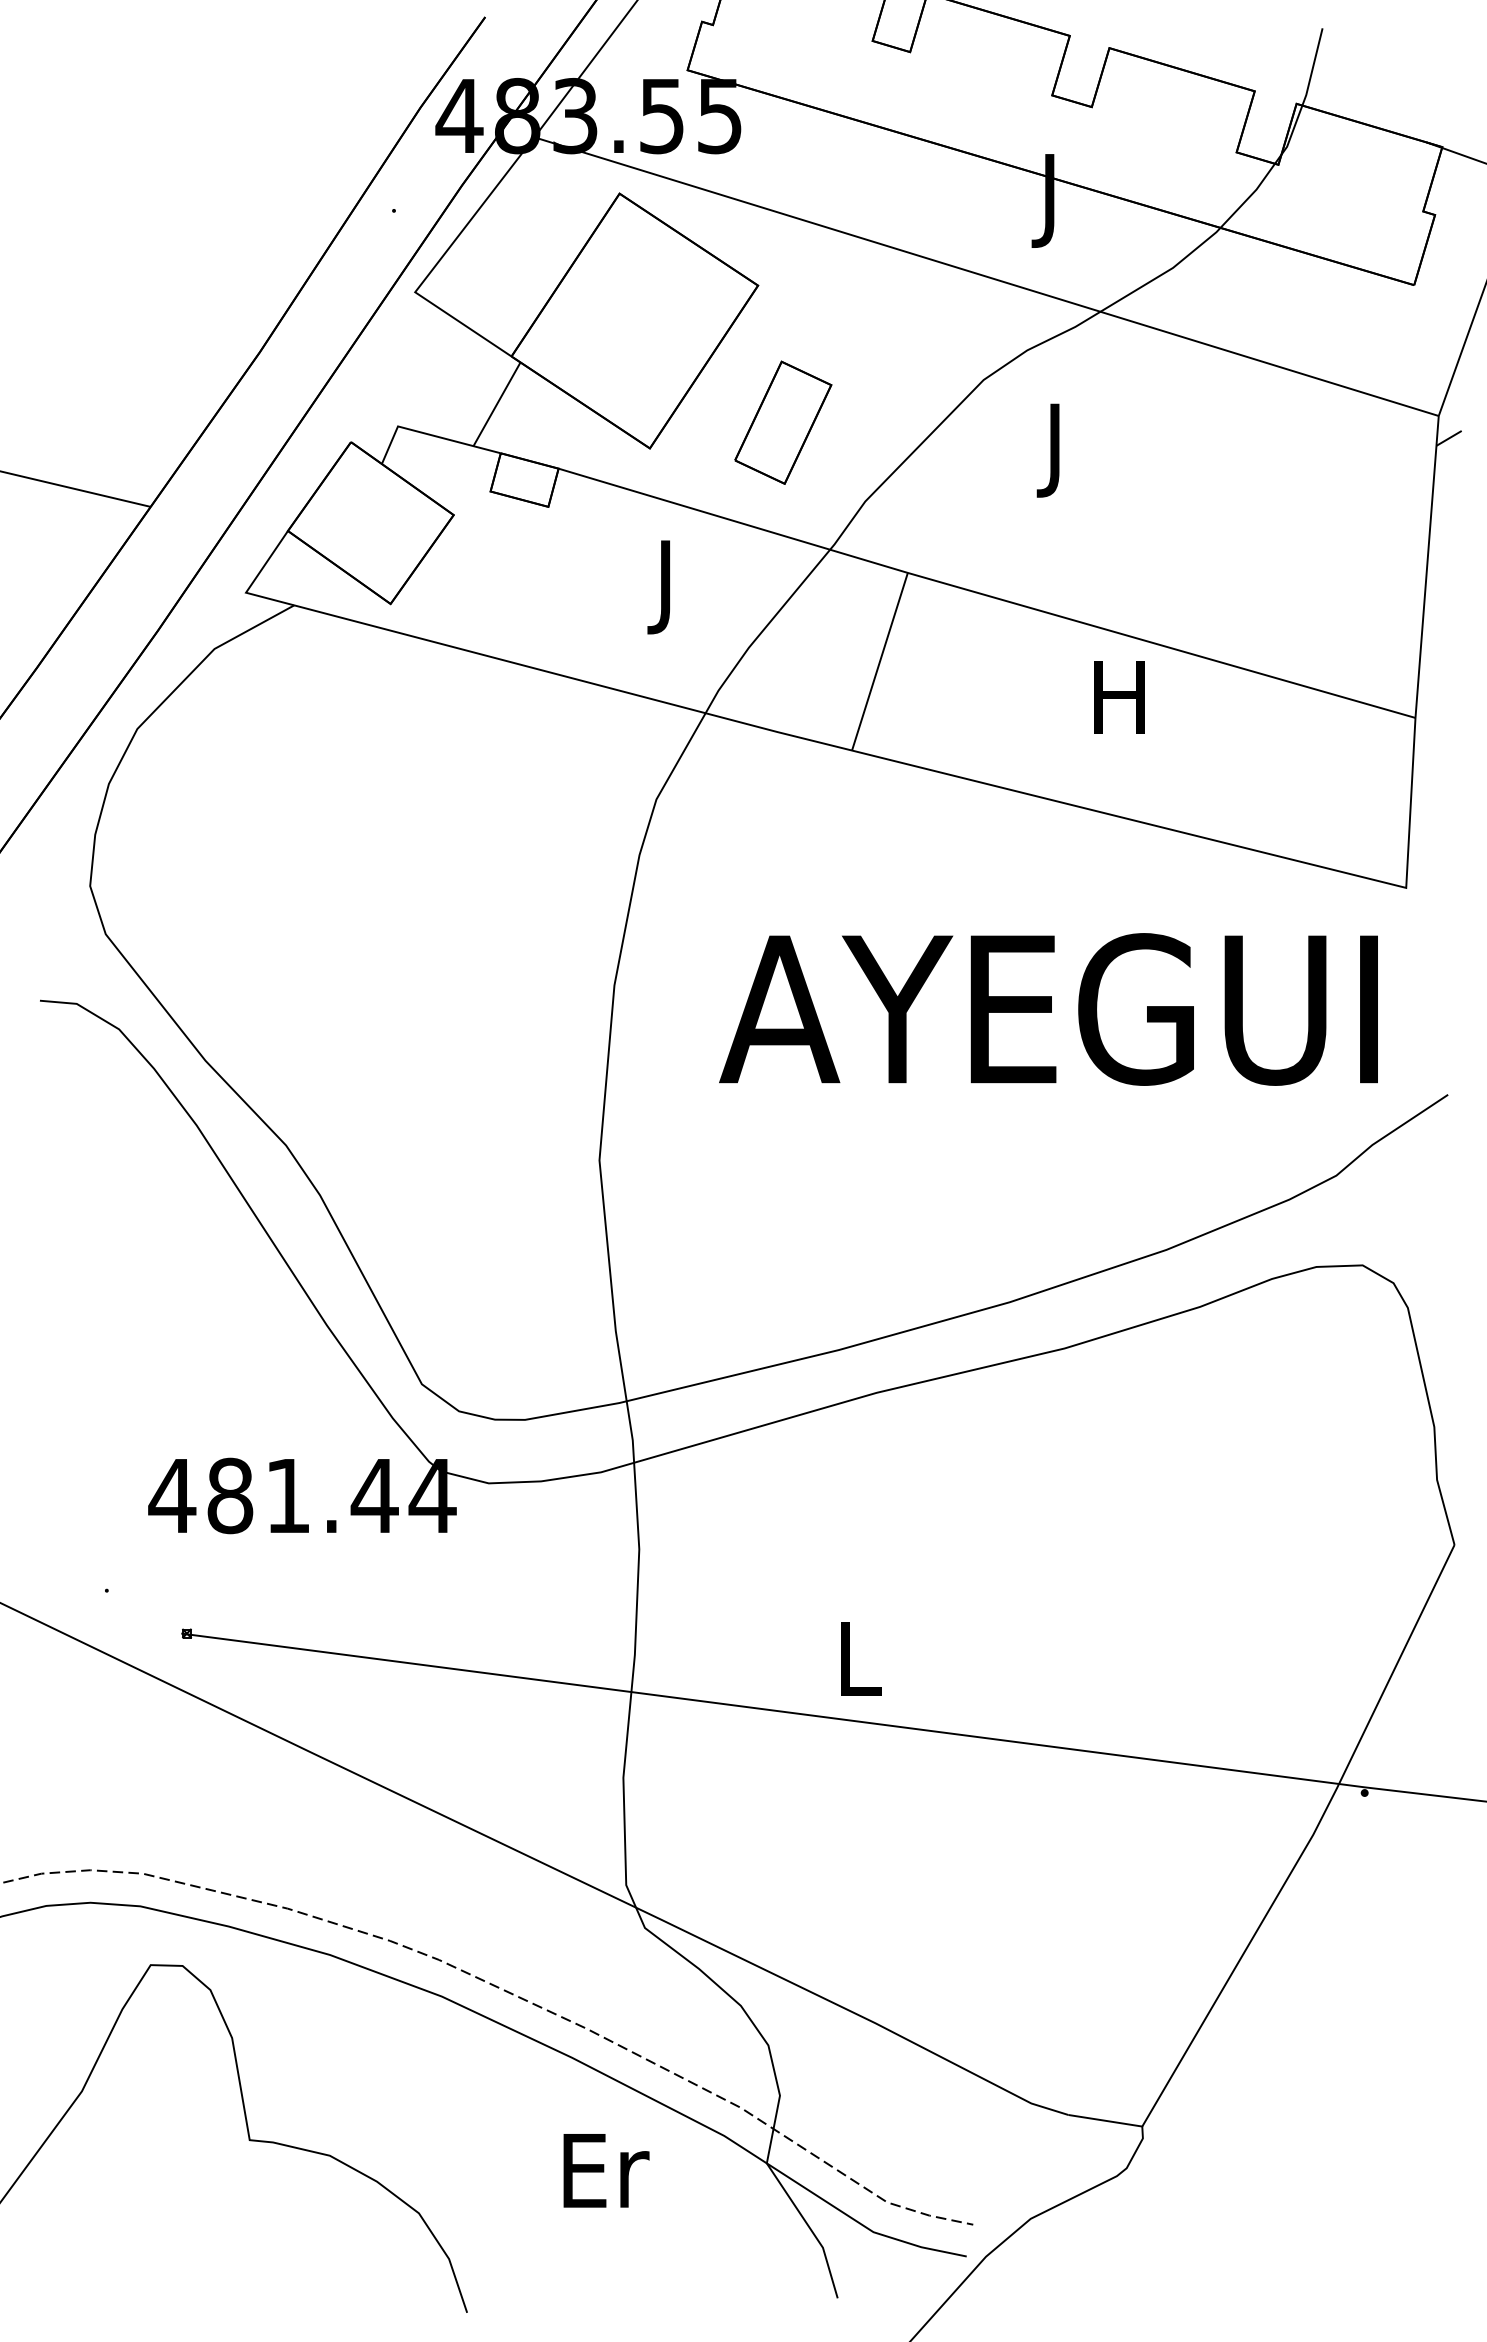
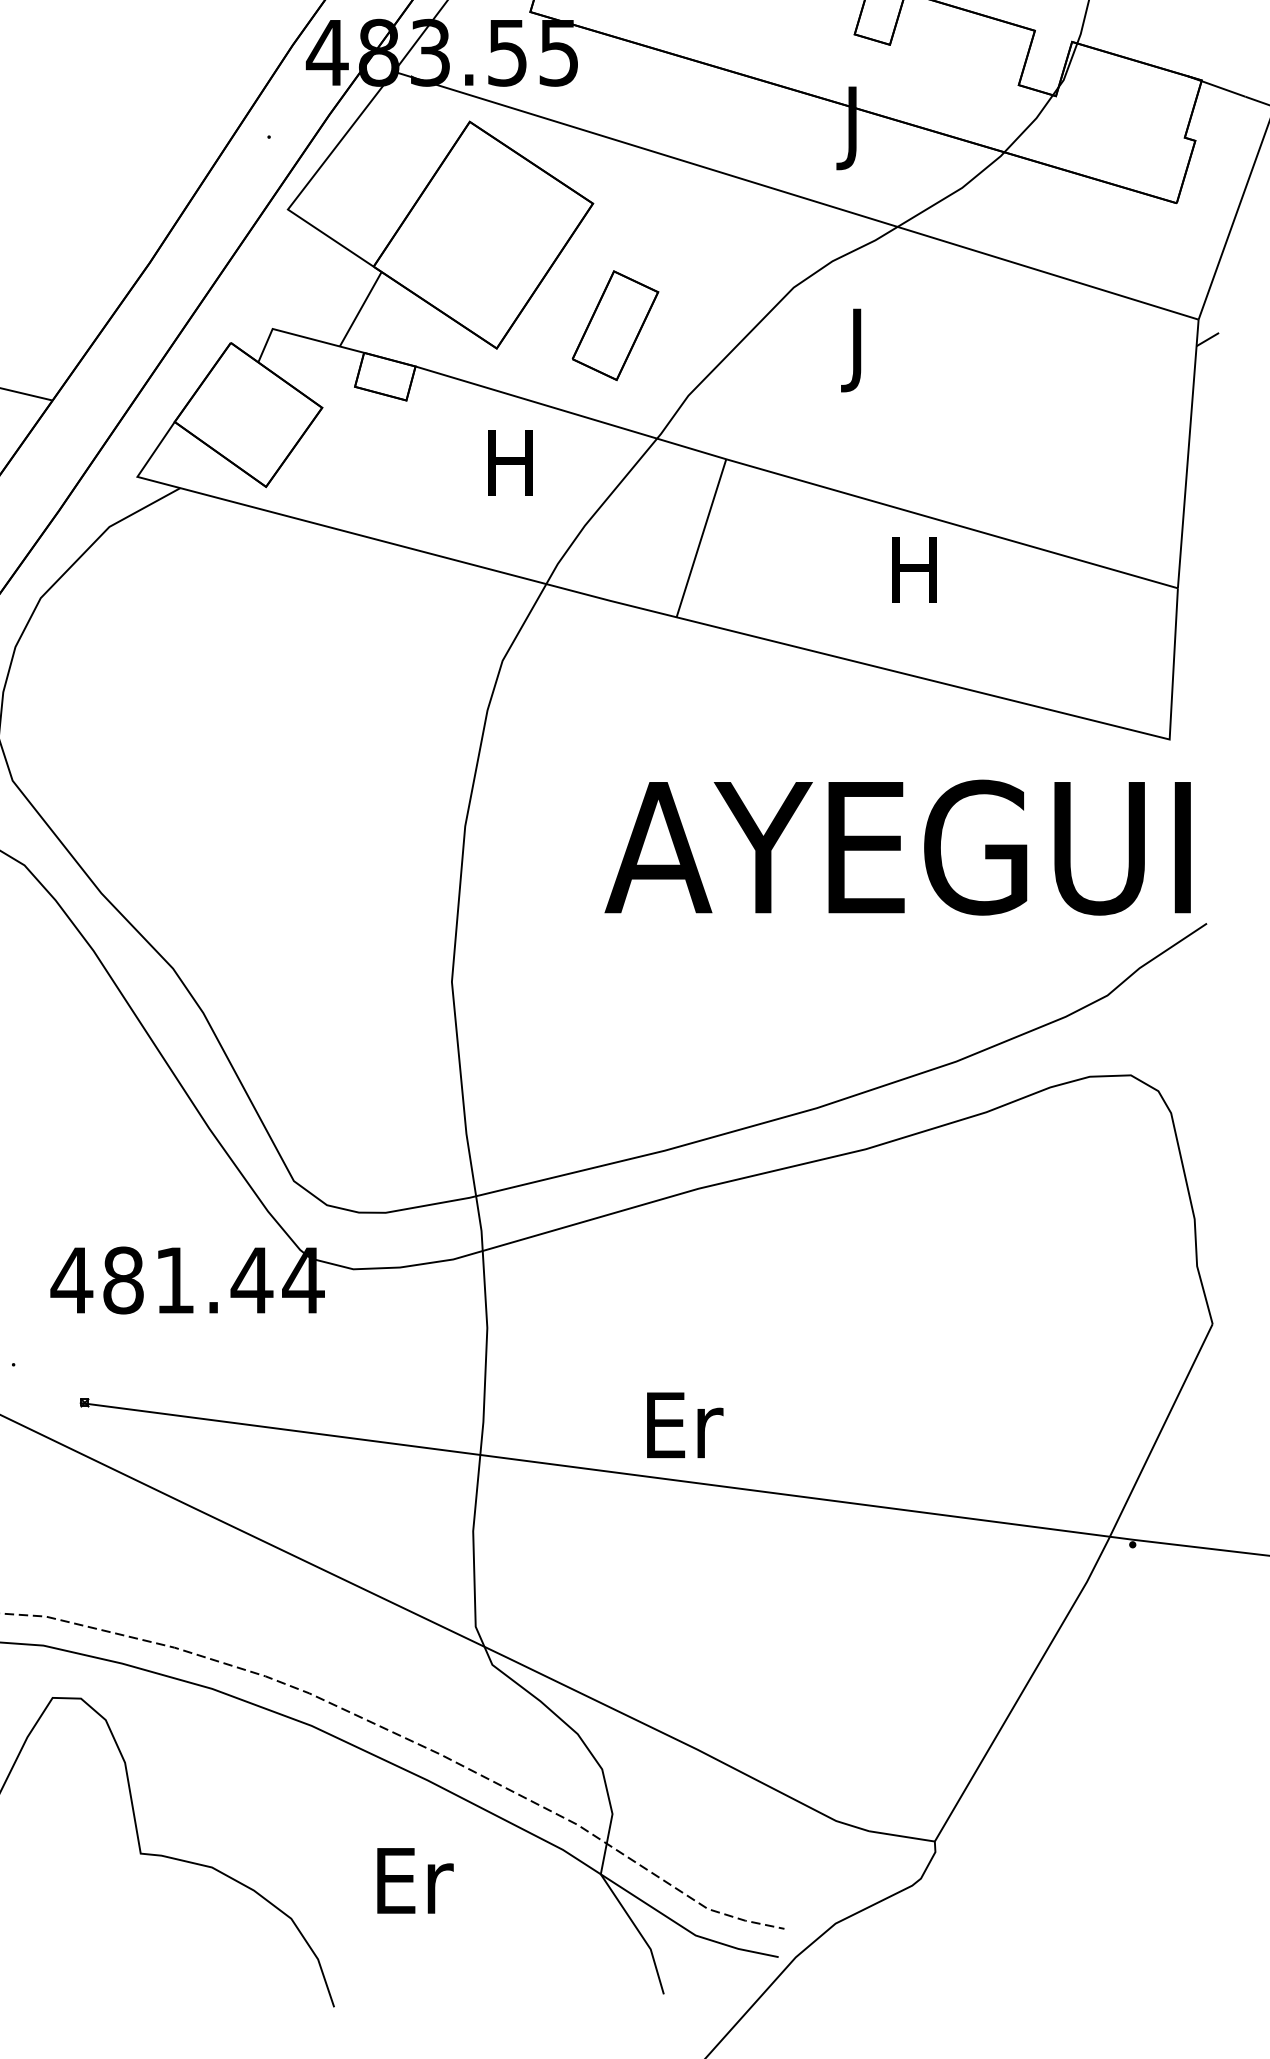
text: (665, 587) -> (510, 472), J -> H
text: (1048, 1009) -> (897, 847), moved
text: (861, 1658) -> (685, 1425), L -> Er
text: (606, 2170) -> (415, 1880), moved

